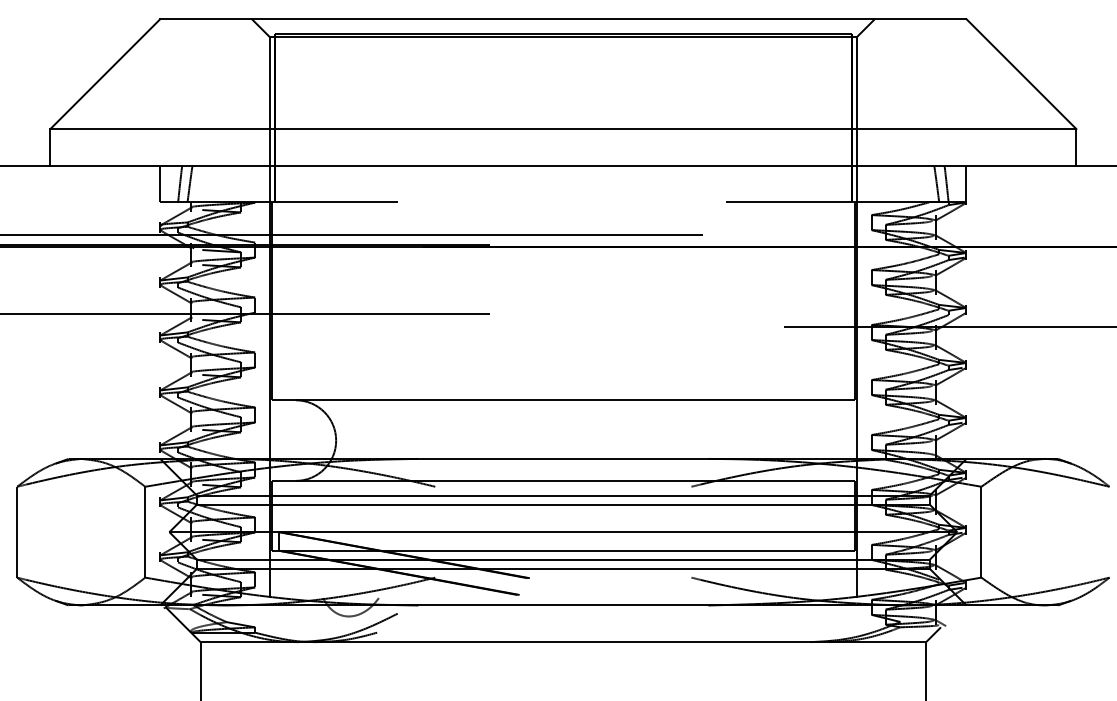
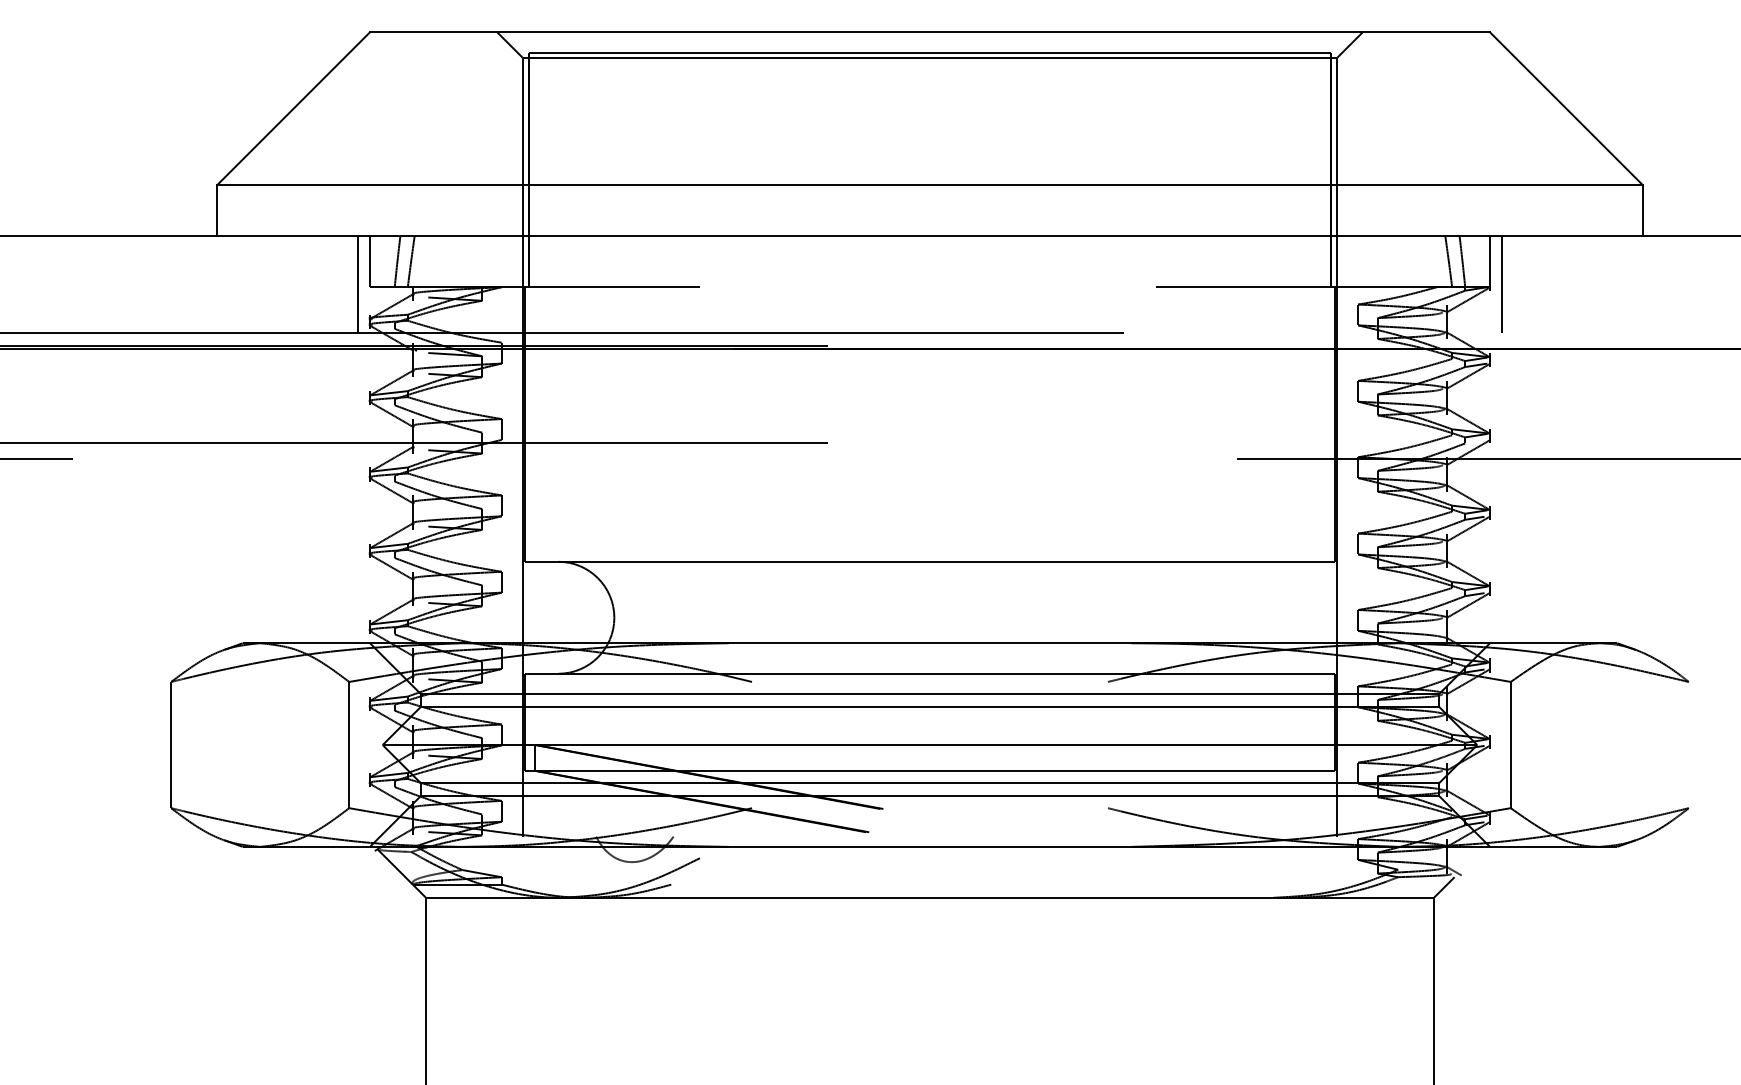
line: (151, 199) -> (357, 283), added
line: (975, 199) -> (1502, 283), added

